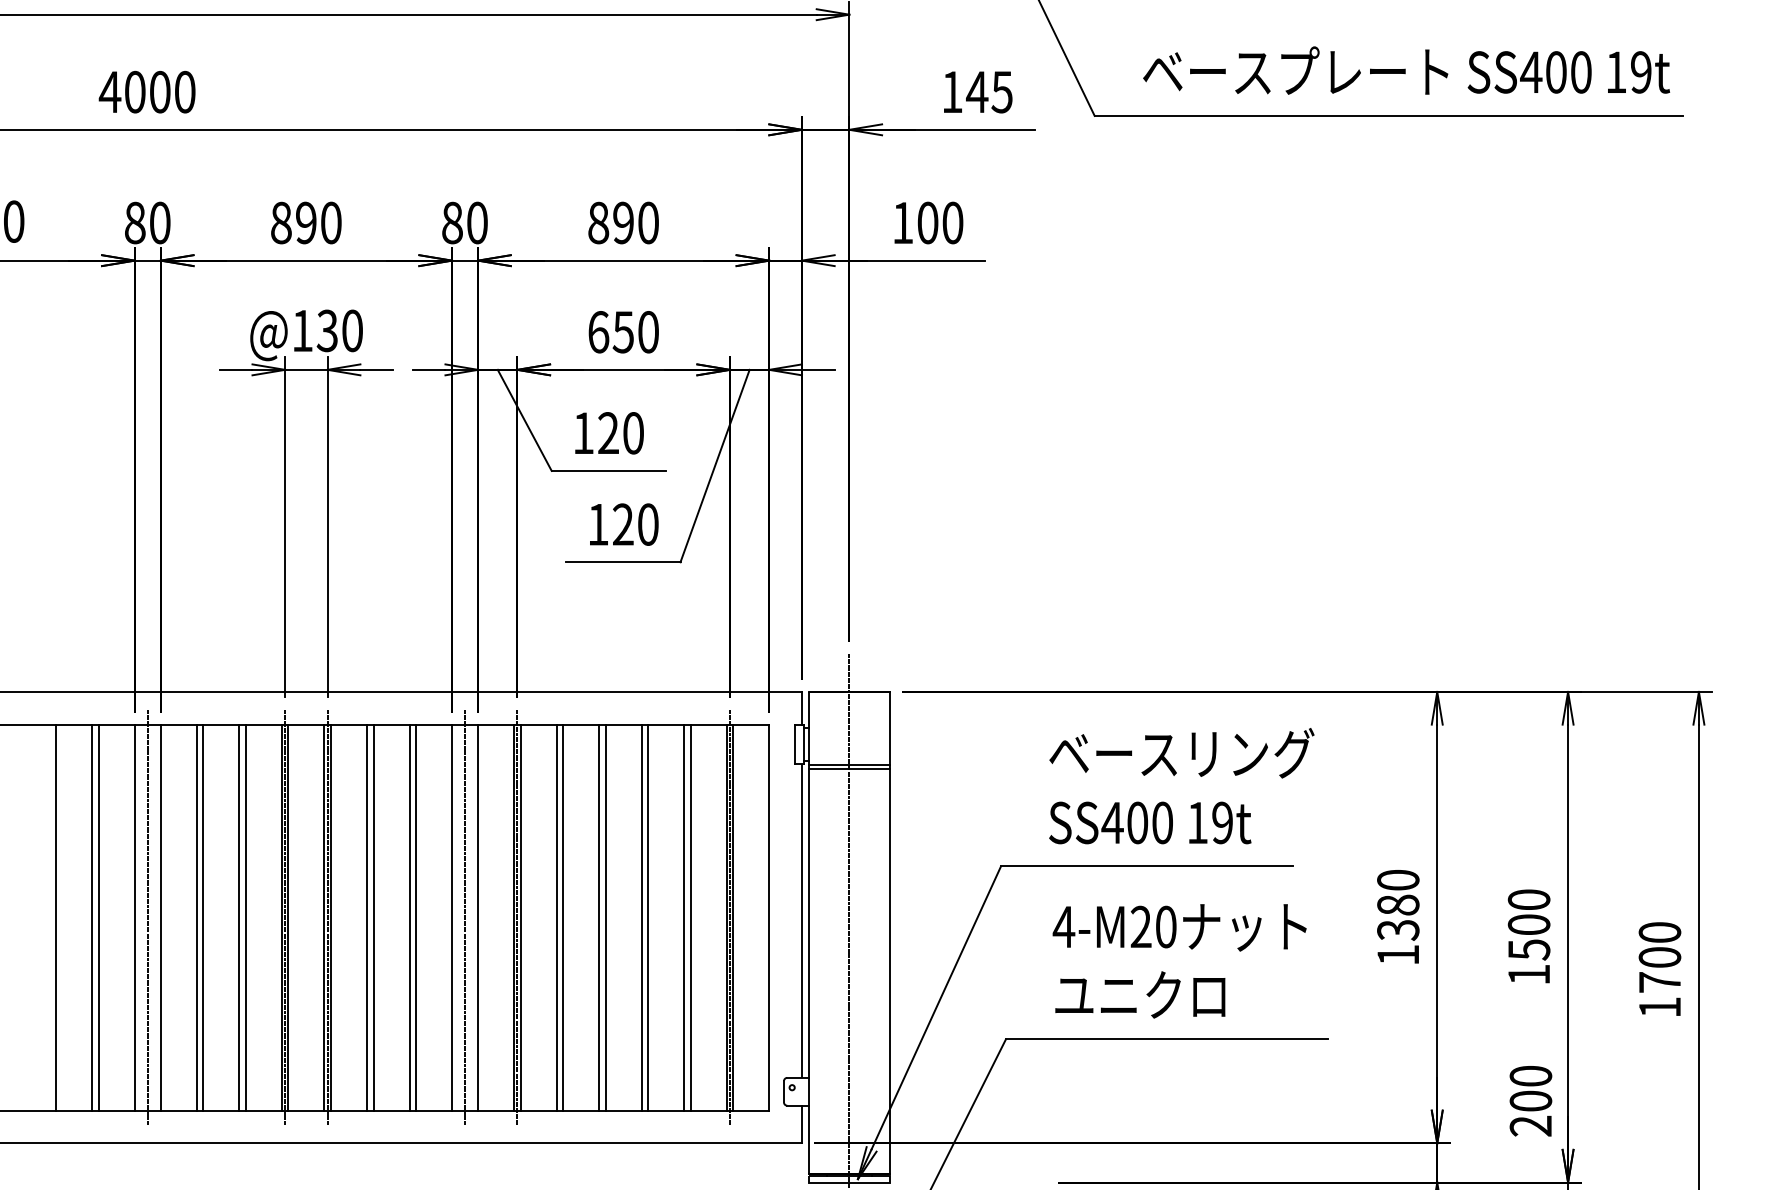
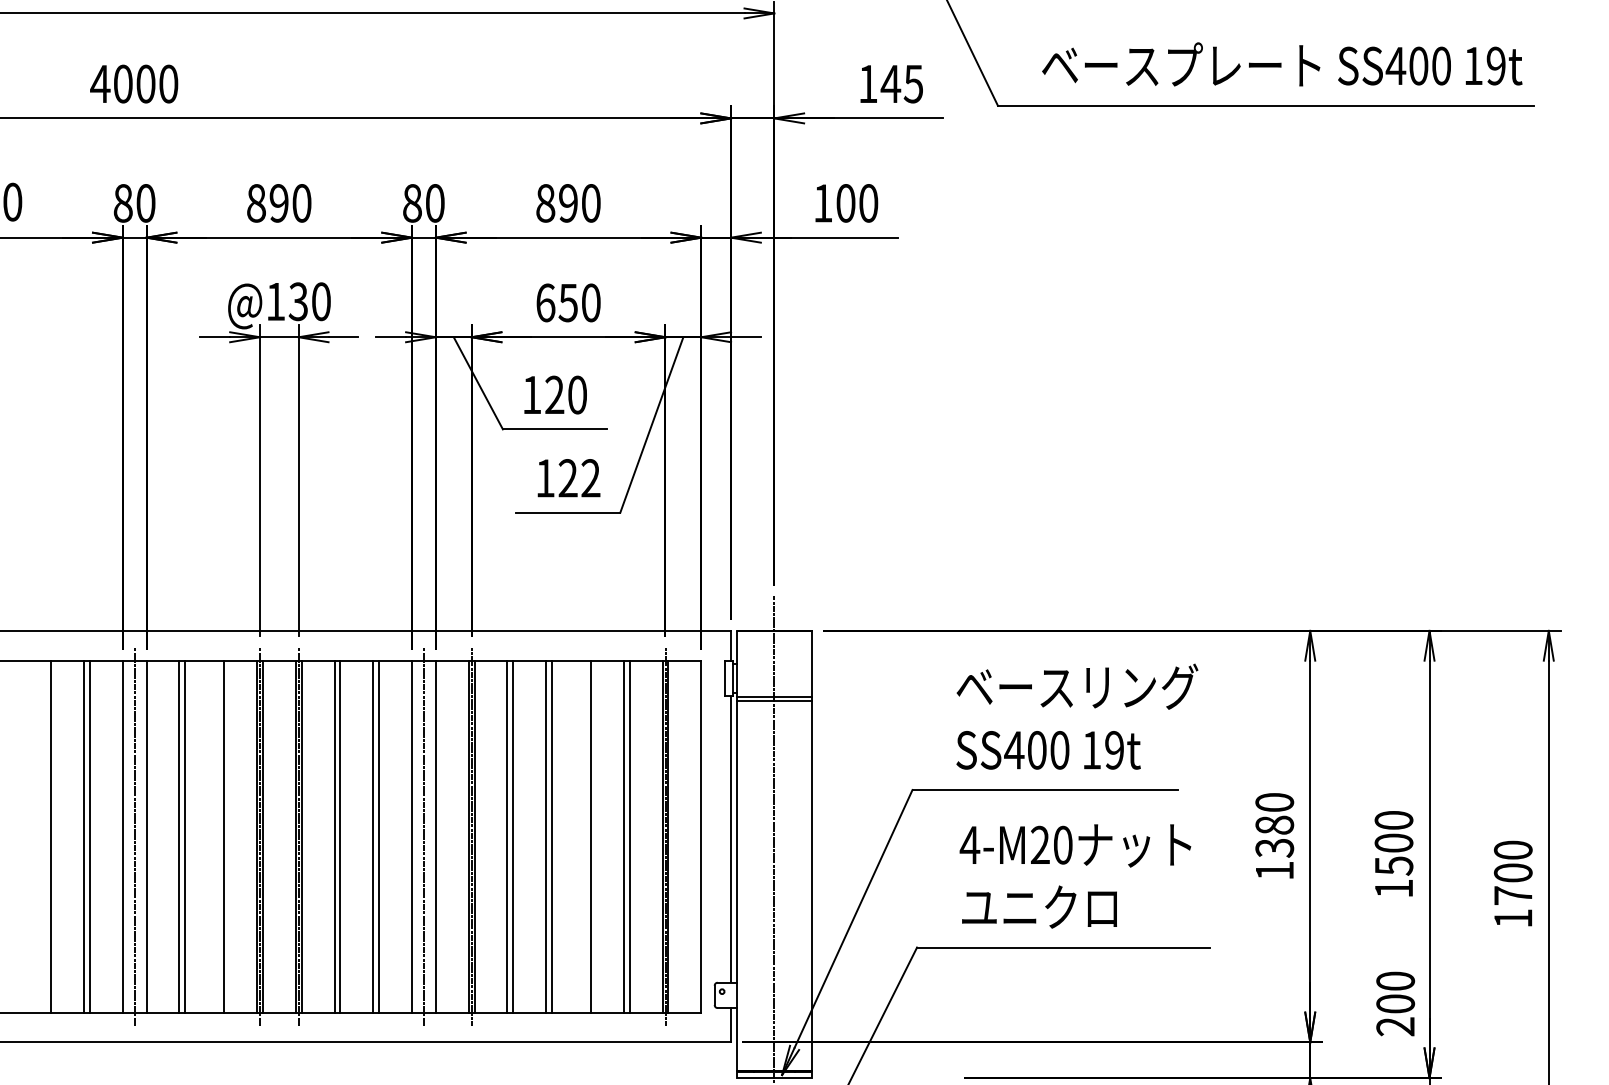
text: (647, 524) -> (590, 478), 120 -> 122
line: (239, 917) -> (218, 836), removed
line: (641, 917) -> (584, 836), removed

